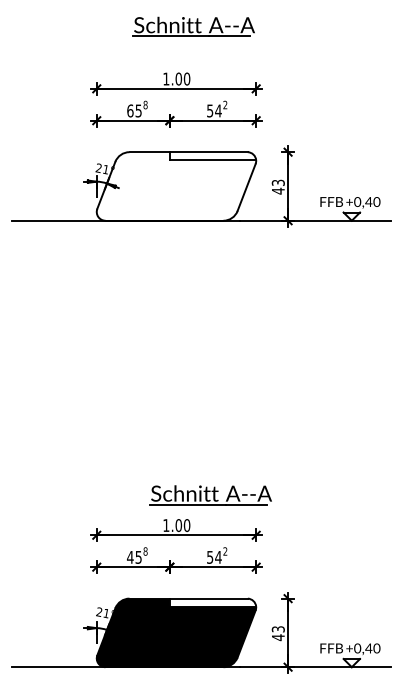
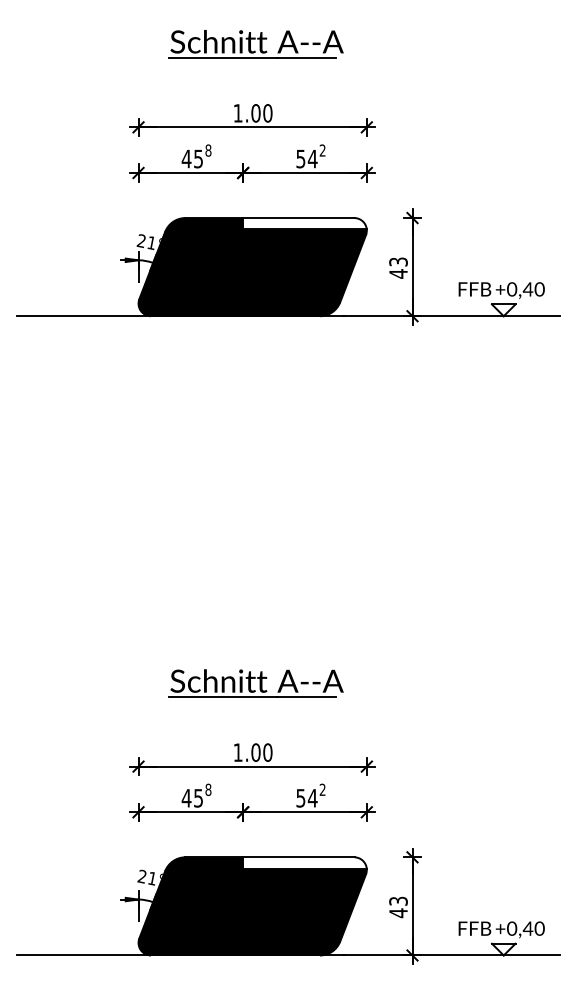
part: (193, 26) -> (255, 43), moved
text: (129, 110) -> (185, 158), 65 -> 45
fill: (176, 186) -> (252, 267), added
part: (210, 495) -> (255, 683), moved

